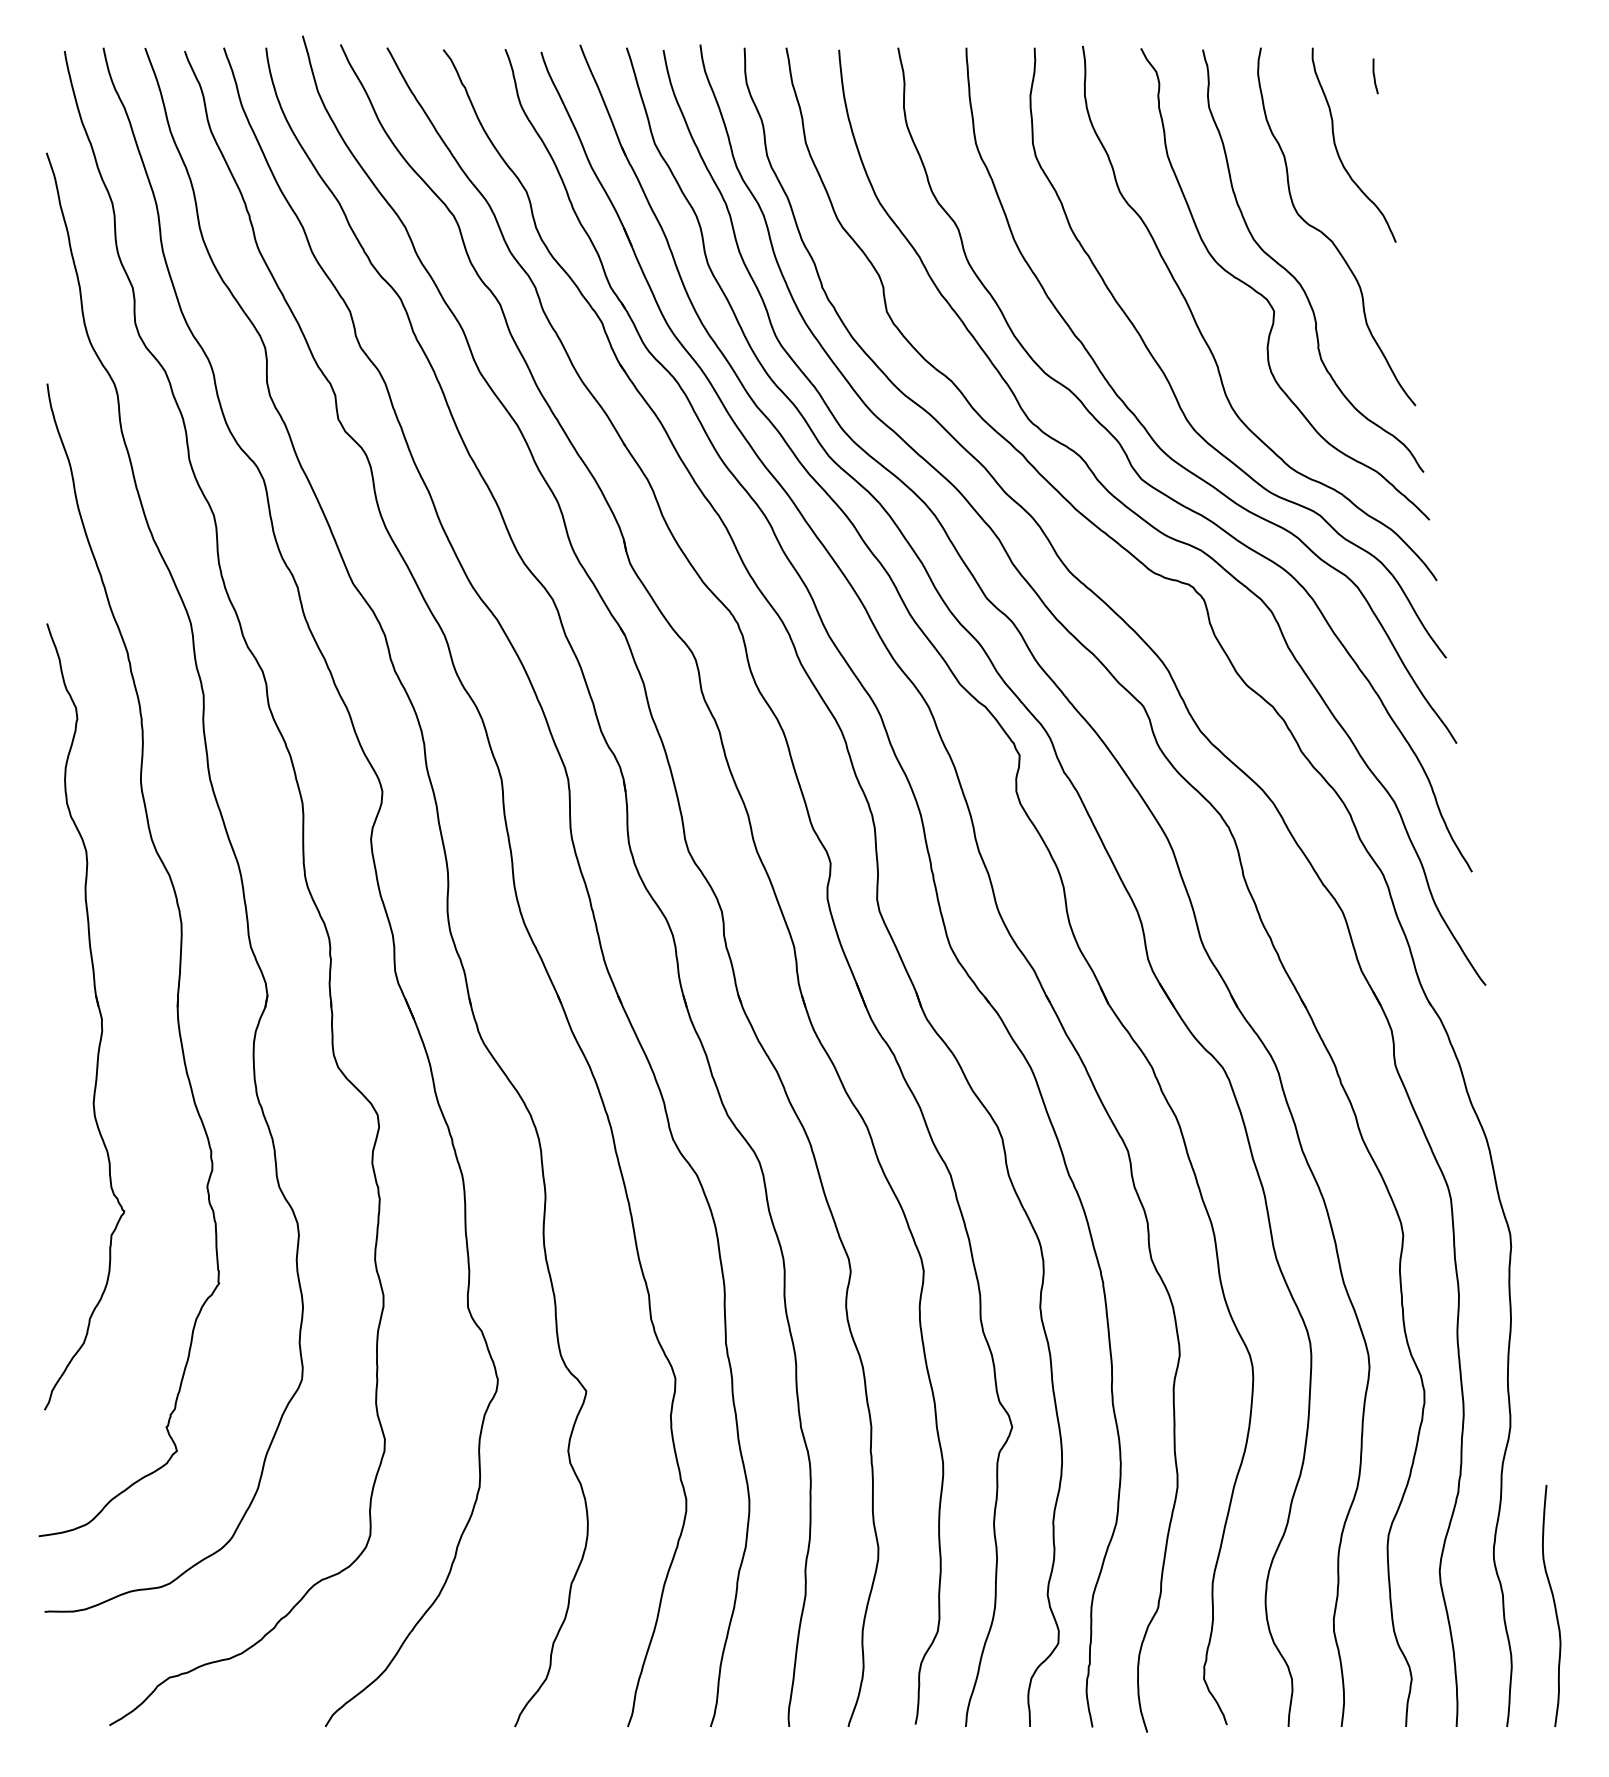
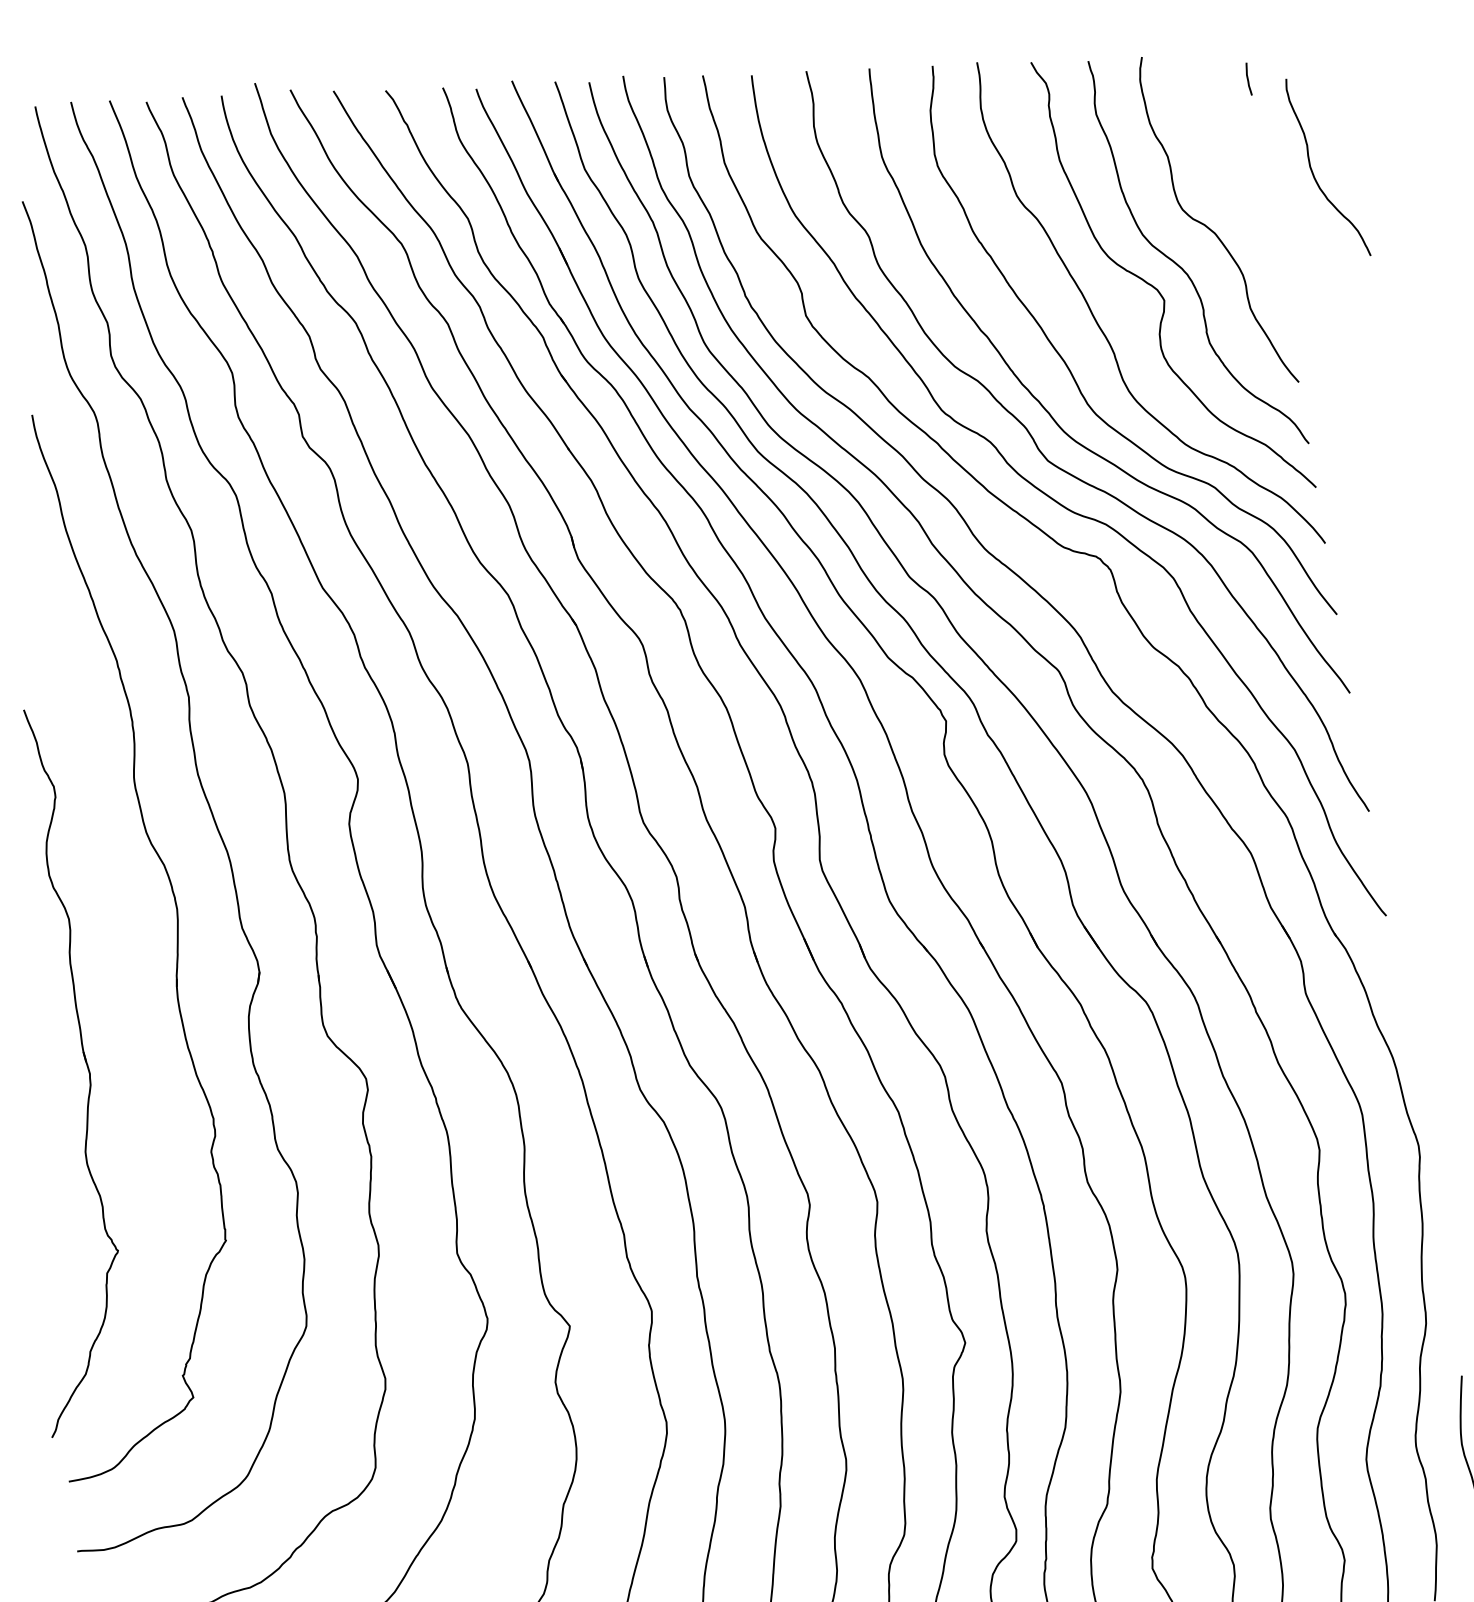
curve: (1337, 148) -> (1313, 171), moved
part: (99, 1014) -> (87, 1069), moved

